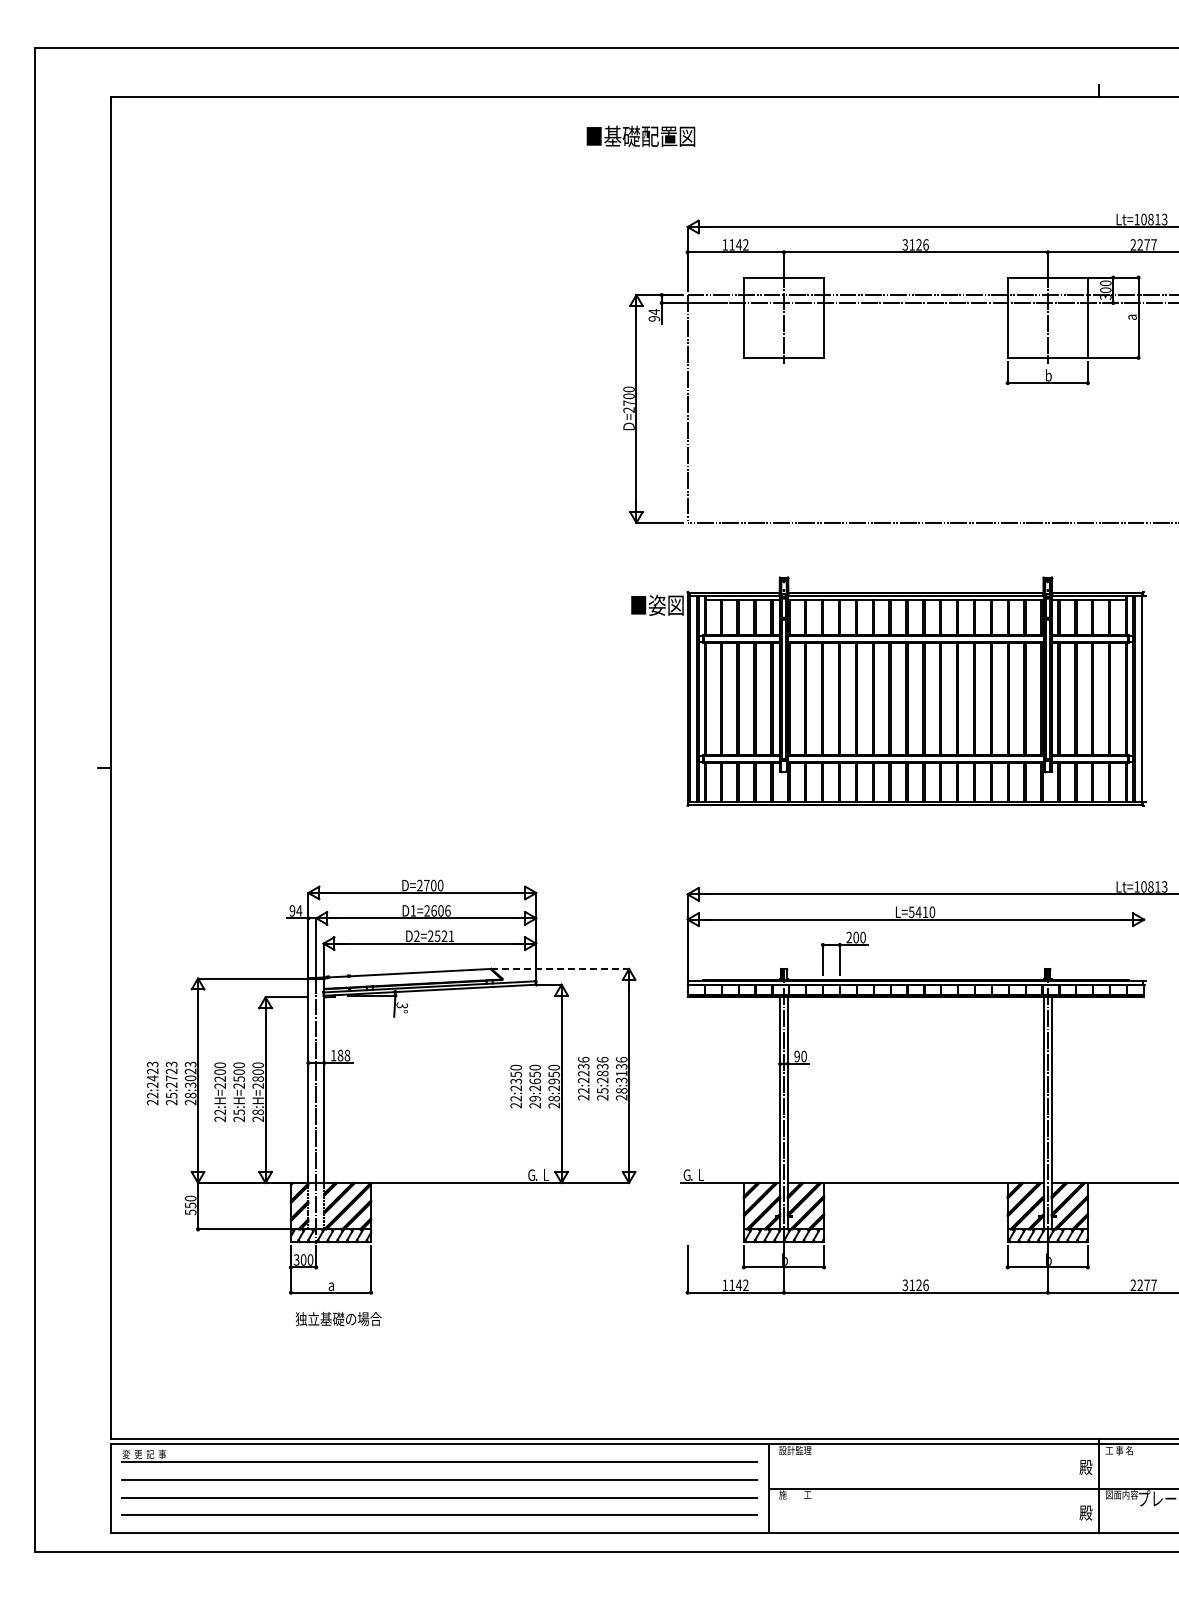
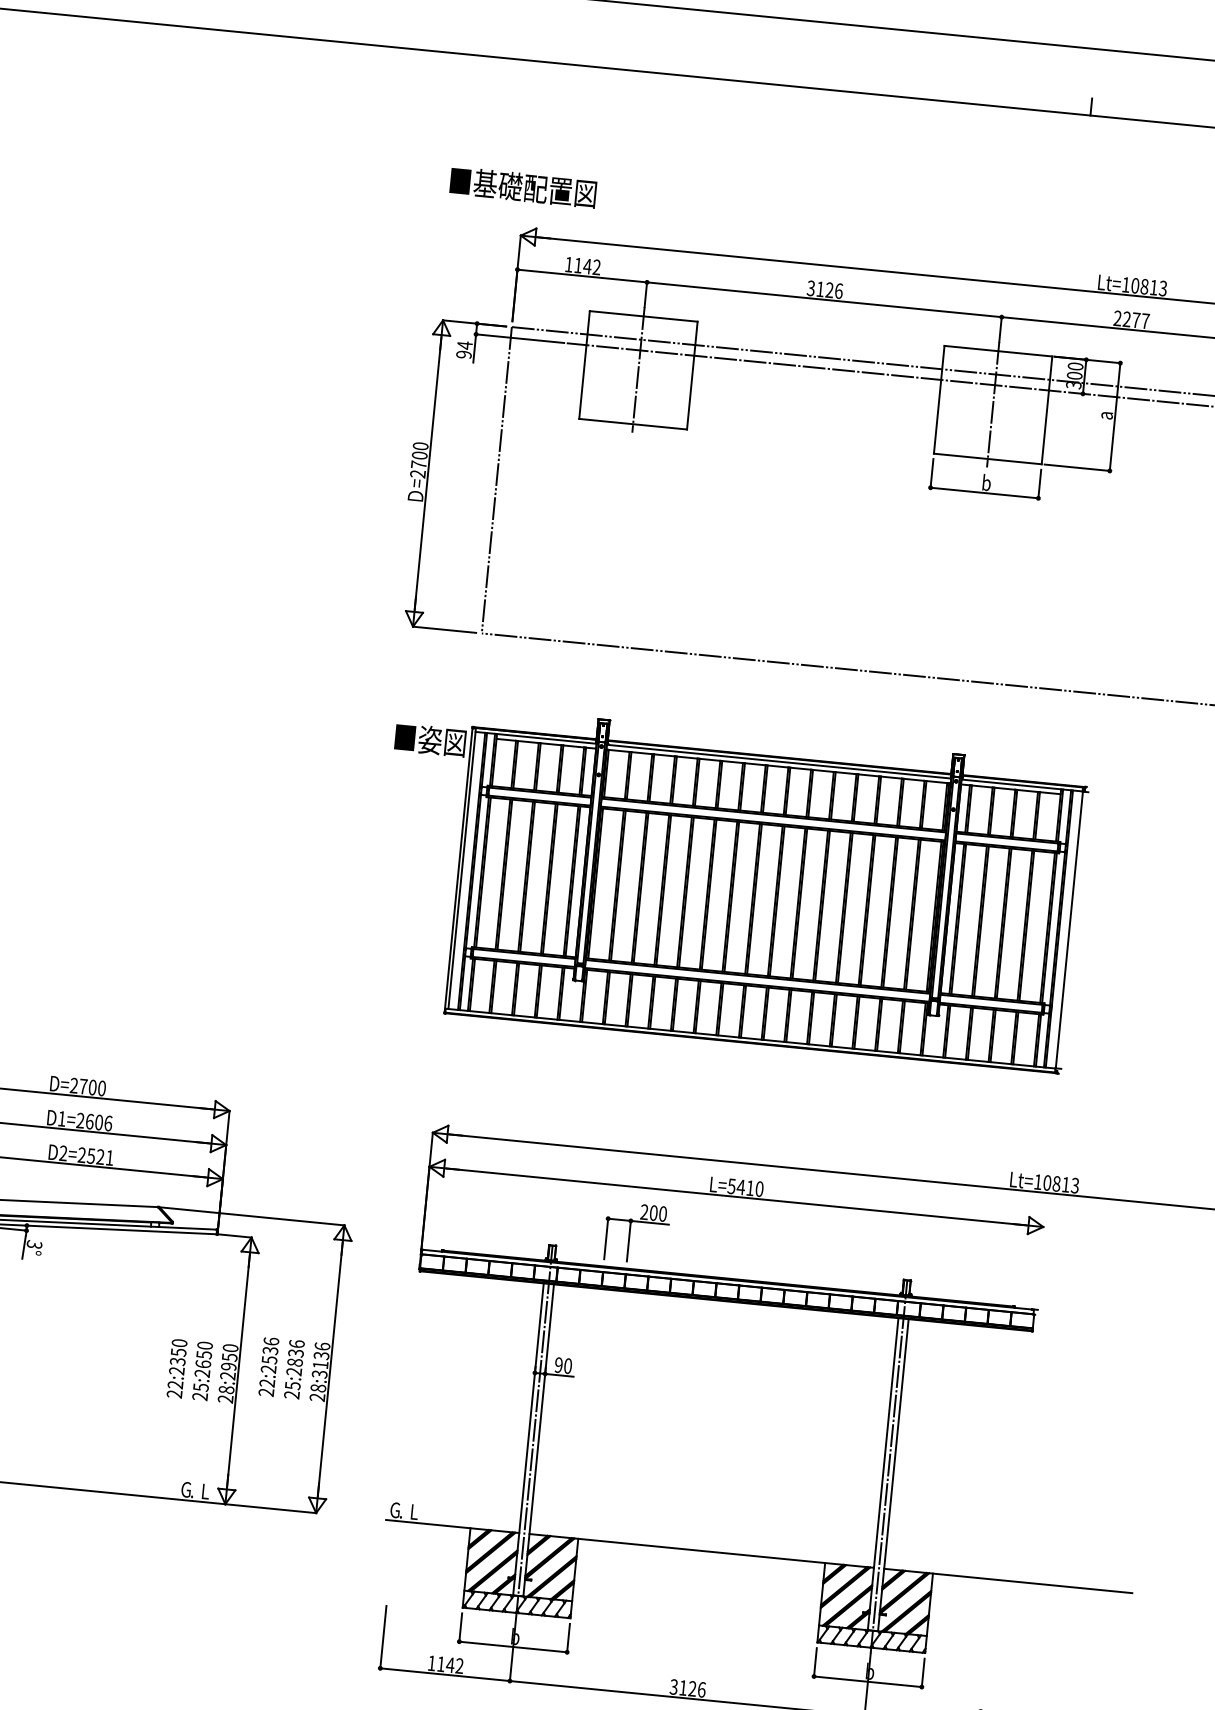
text: (640, 136) -> (522, 187), moved
line: (560, 968) -> (252, 1215), dashed -> solid
text: (583, 1073) -> (269, 1359), 22:2236 -> 22:2536
text: (534, 1098) -> (200, 1387), 29:2650 -> 25:2650

